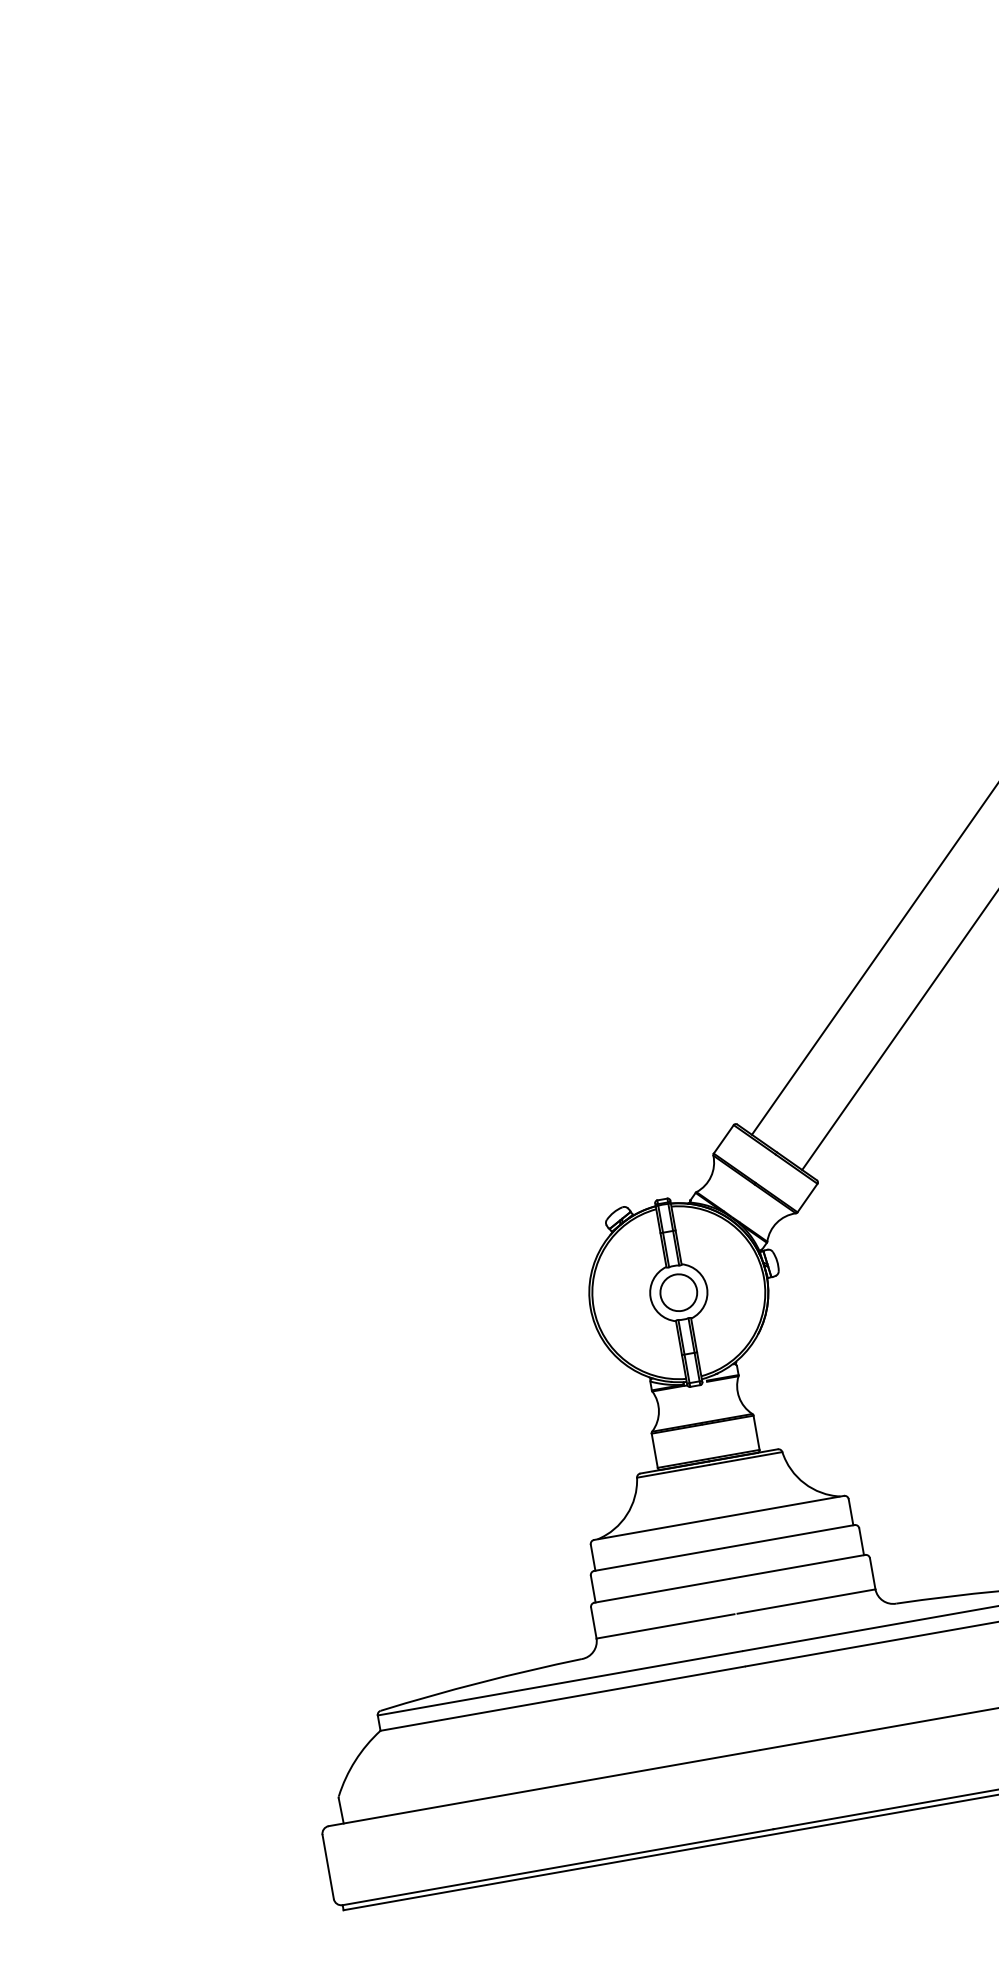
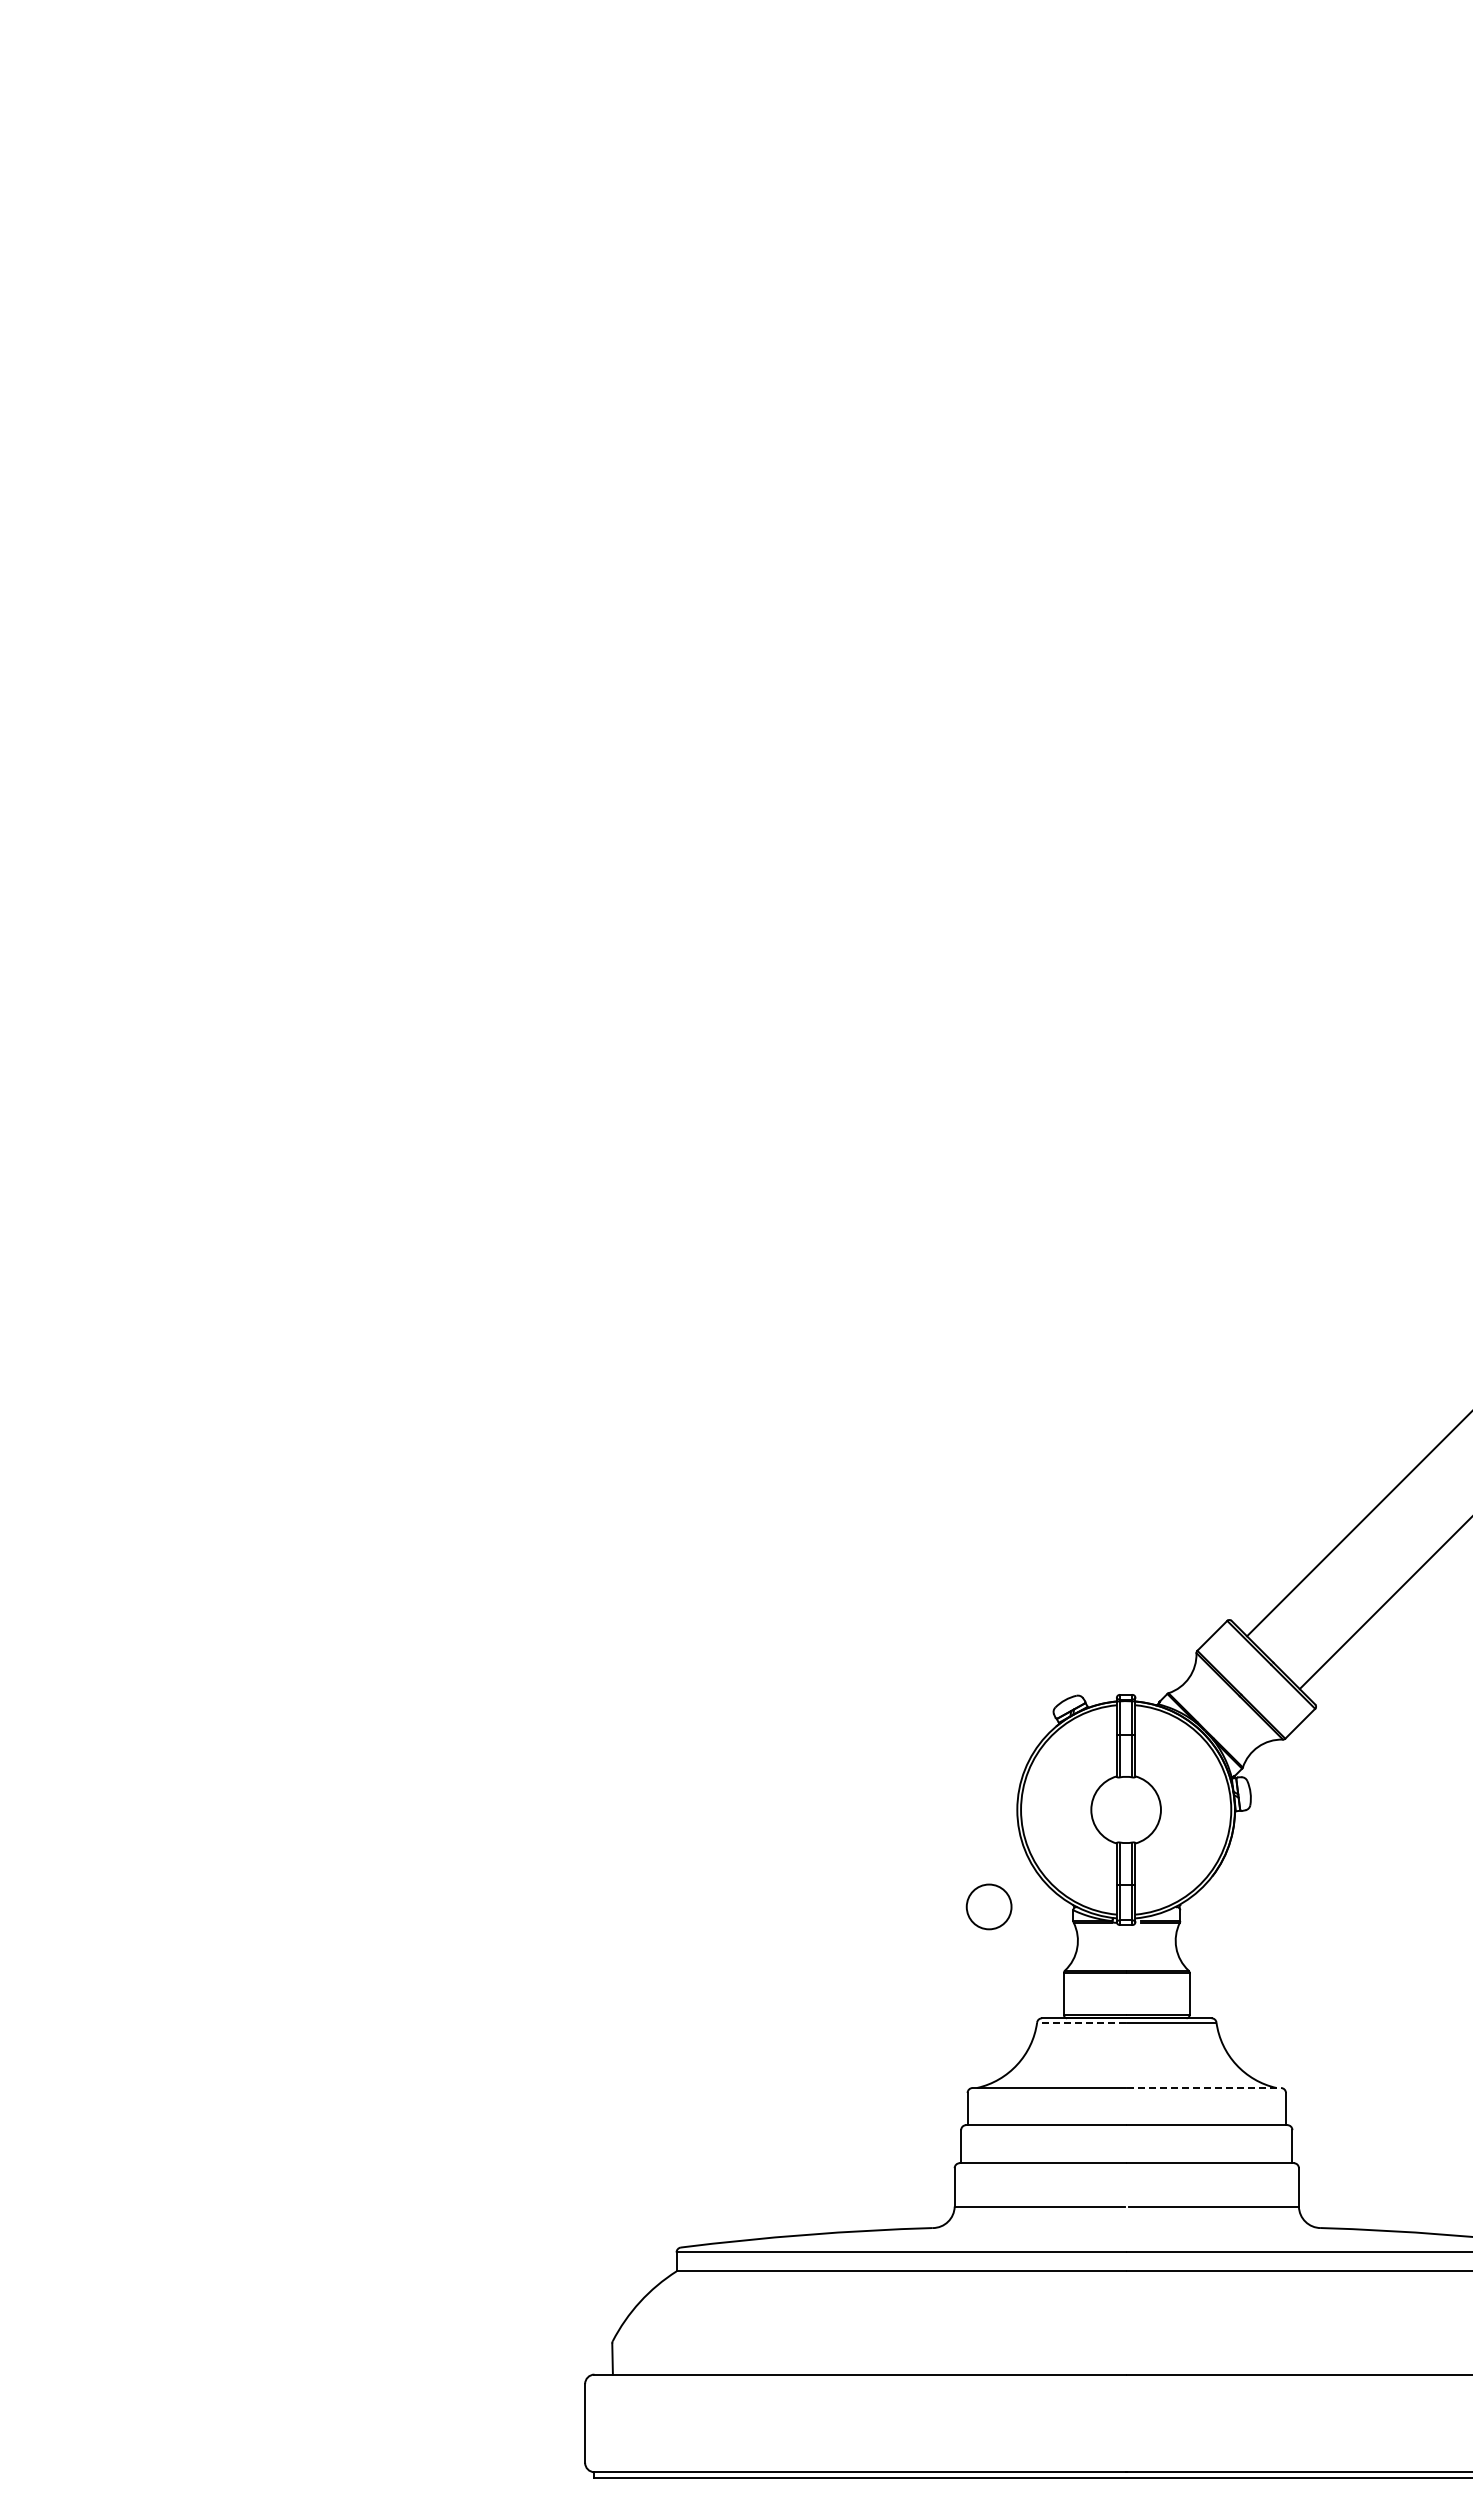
circle: (678, 1292) -> (988, 1906), moved
line: (673, 1471) -> (1081, 2022), solid -> dashed
line: (782, 1507) -> (1204, 2088), solid -> dashed

